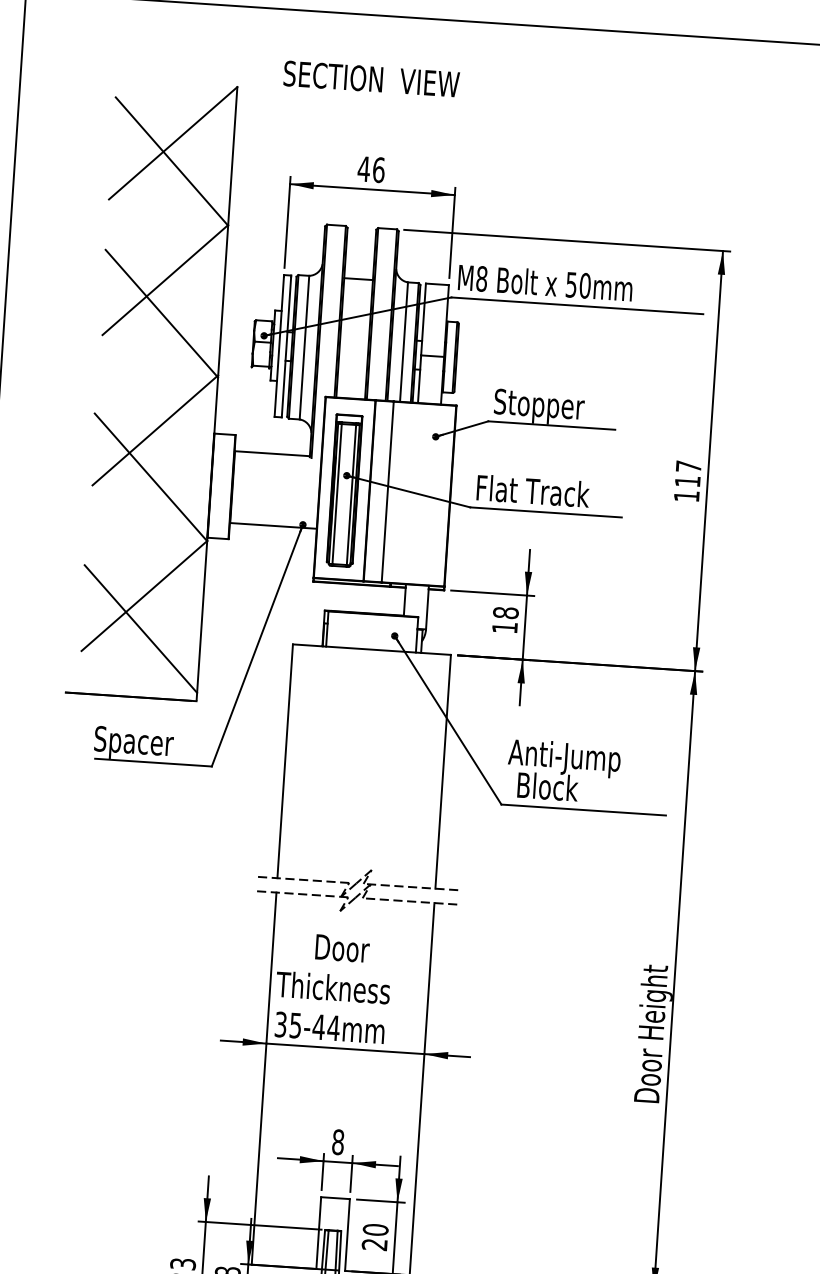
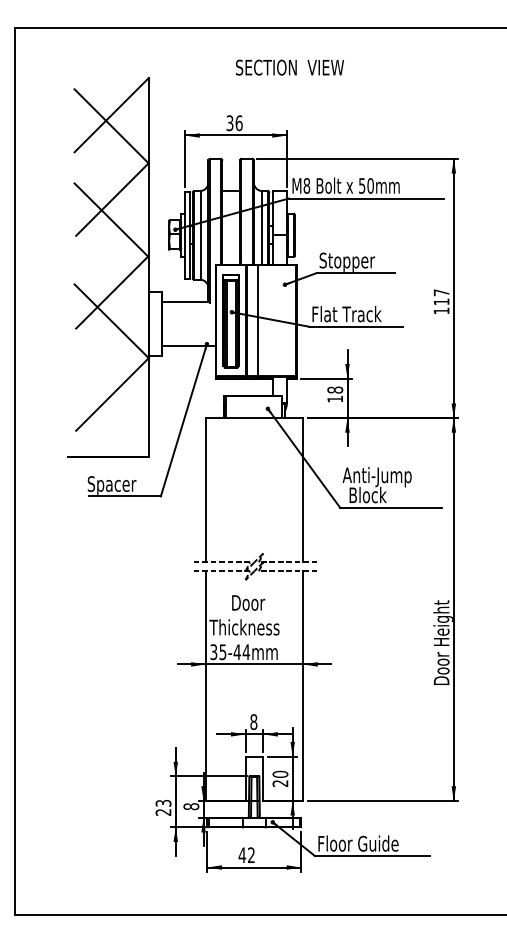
text: (370, 78) -> (289, 67), moved
text: (363, 169) -> (229, 123), 46 -> 36
line: (140, 628) -> (111, 414), removed

